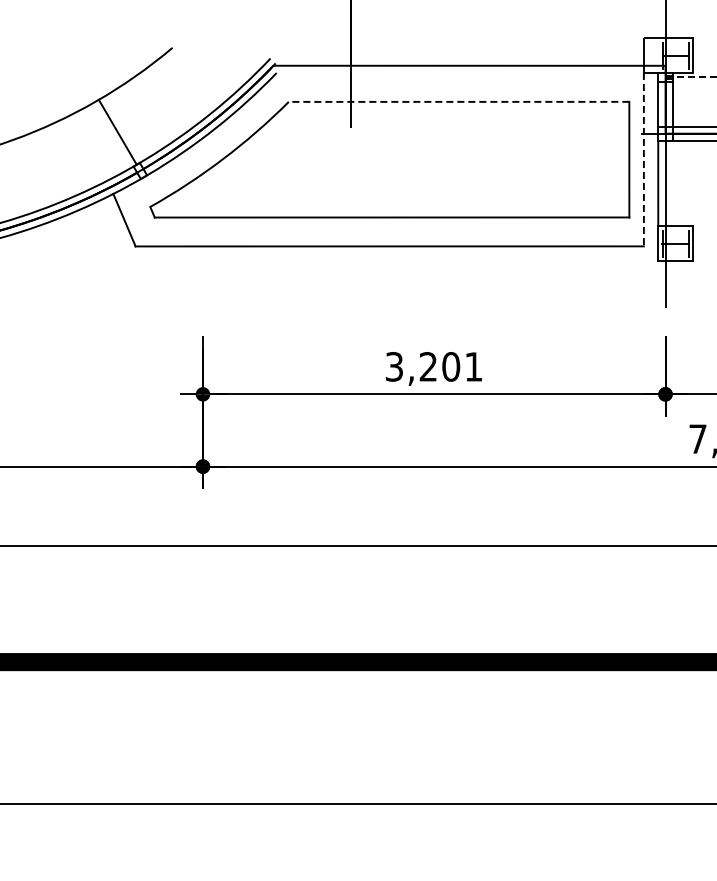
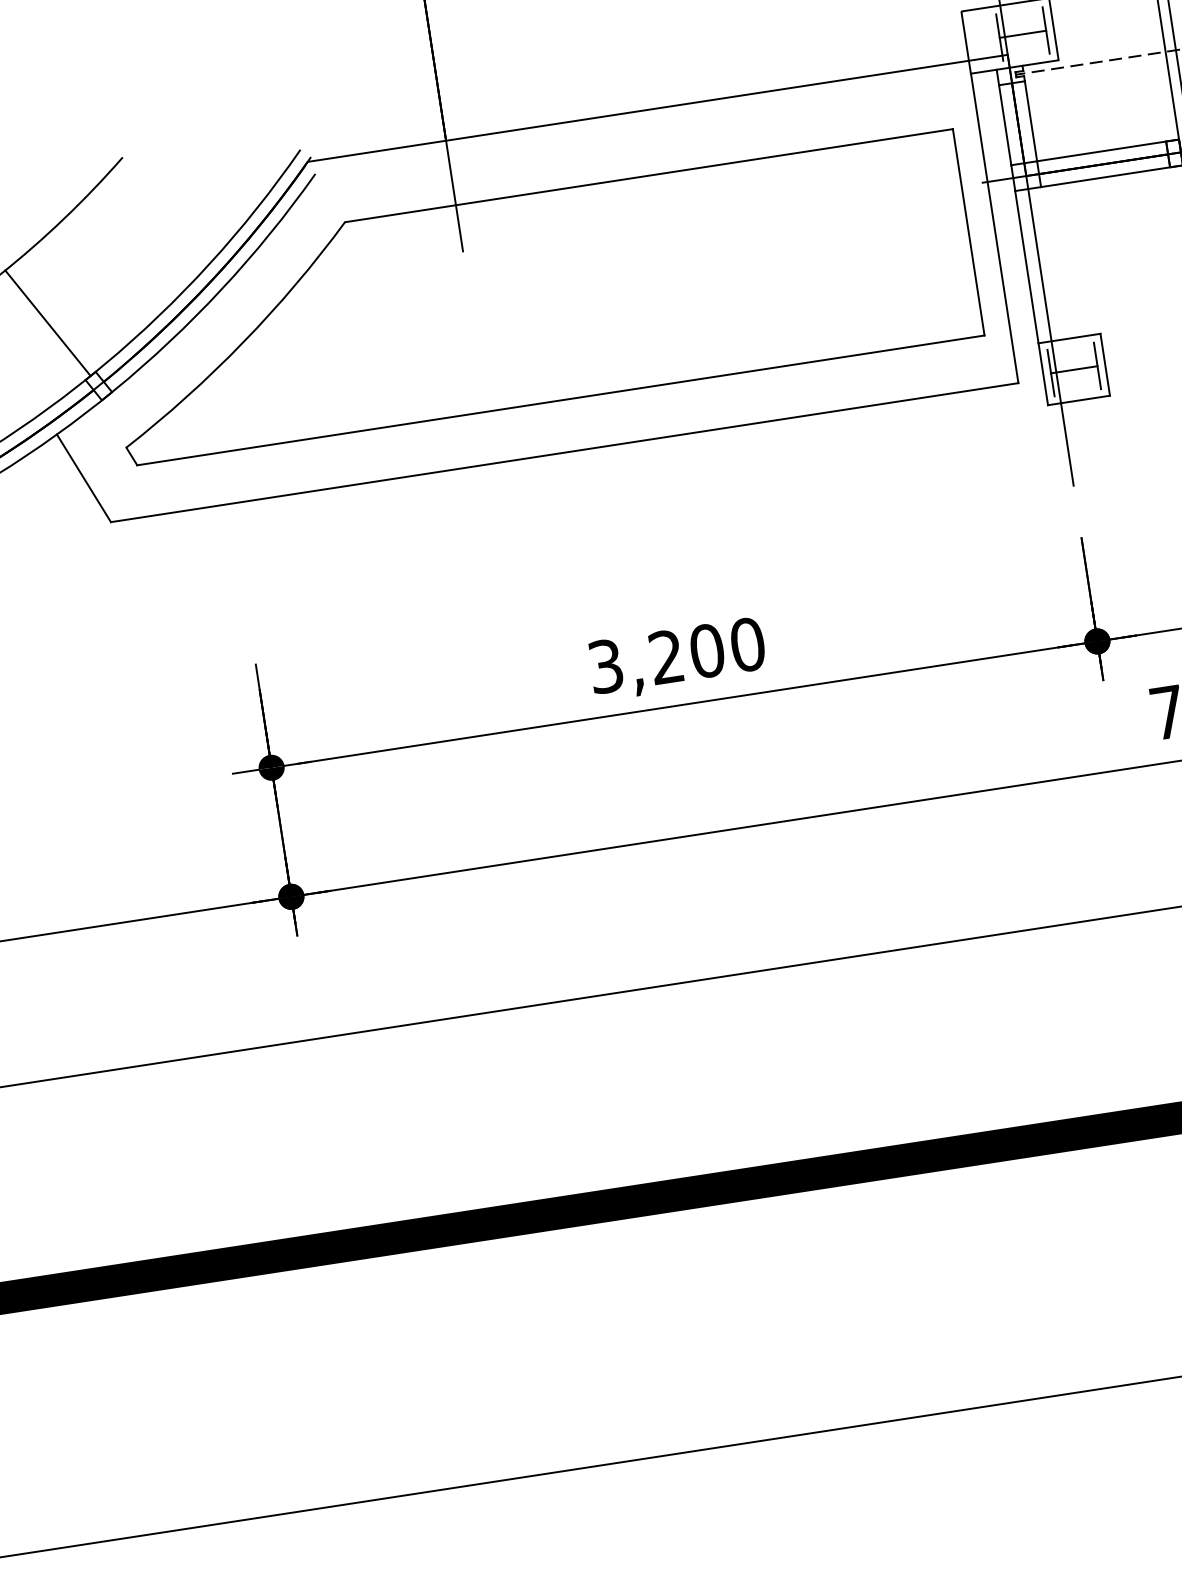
line: (458, 101) -> (647, 175), dashed -> solid
line: (643, 159) -> (993, 228), dashed -> solid
text: (473, 366) -> (746, 644), 3,201 -> 3,200

